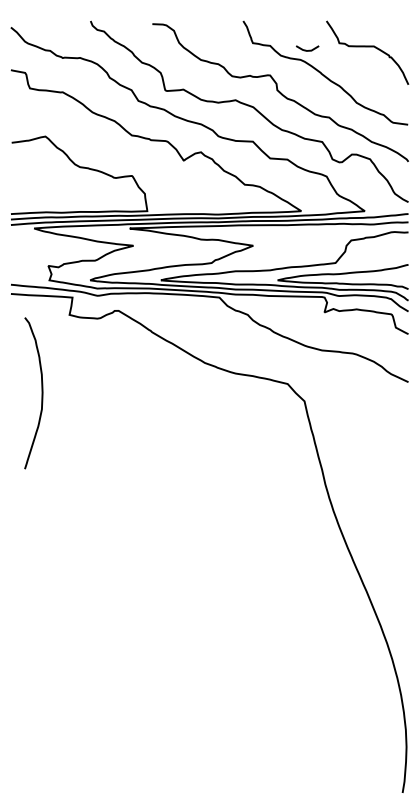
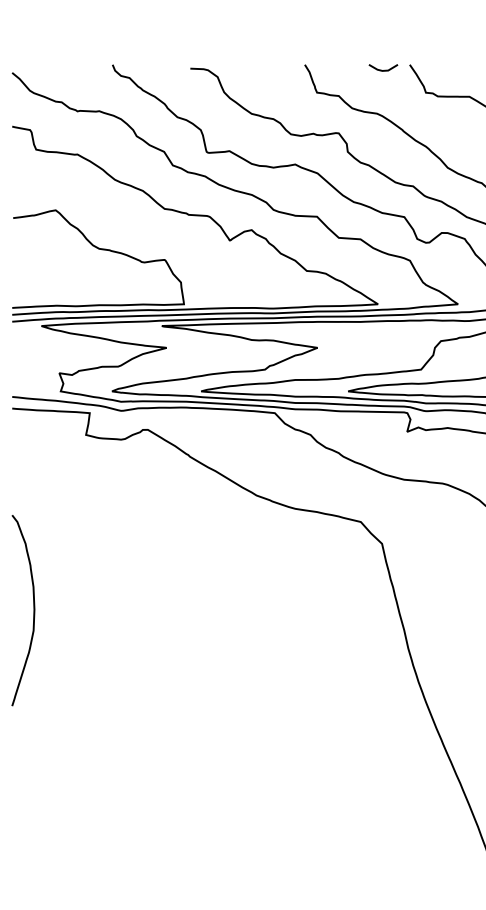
line: (306, 49) -> (382, 69), moved
curve: (41, 393) -> (33, 610), moved

